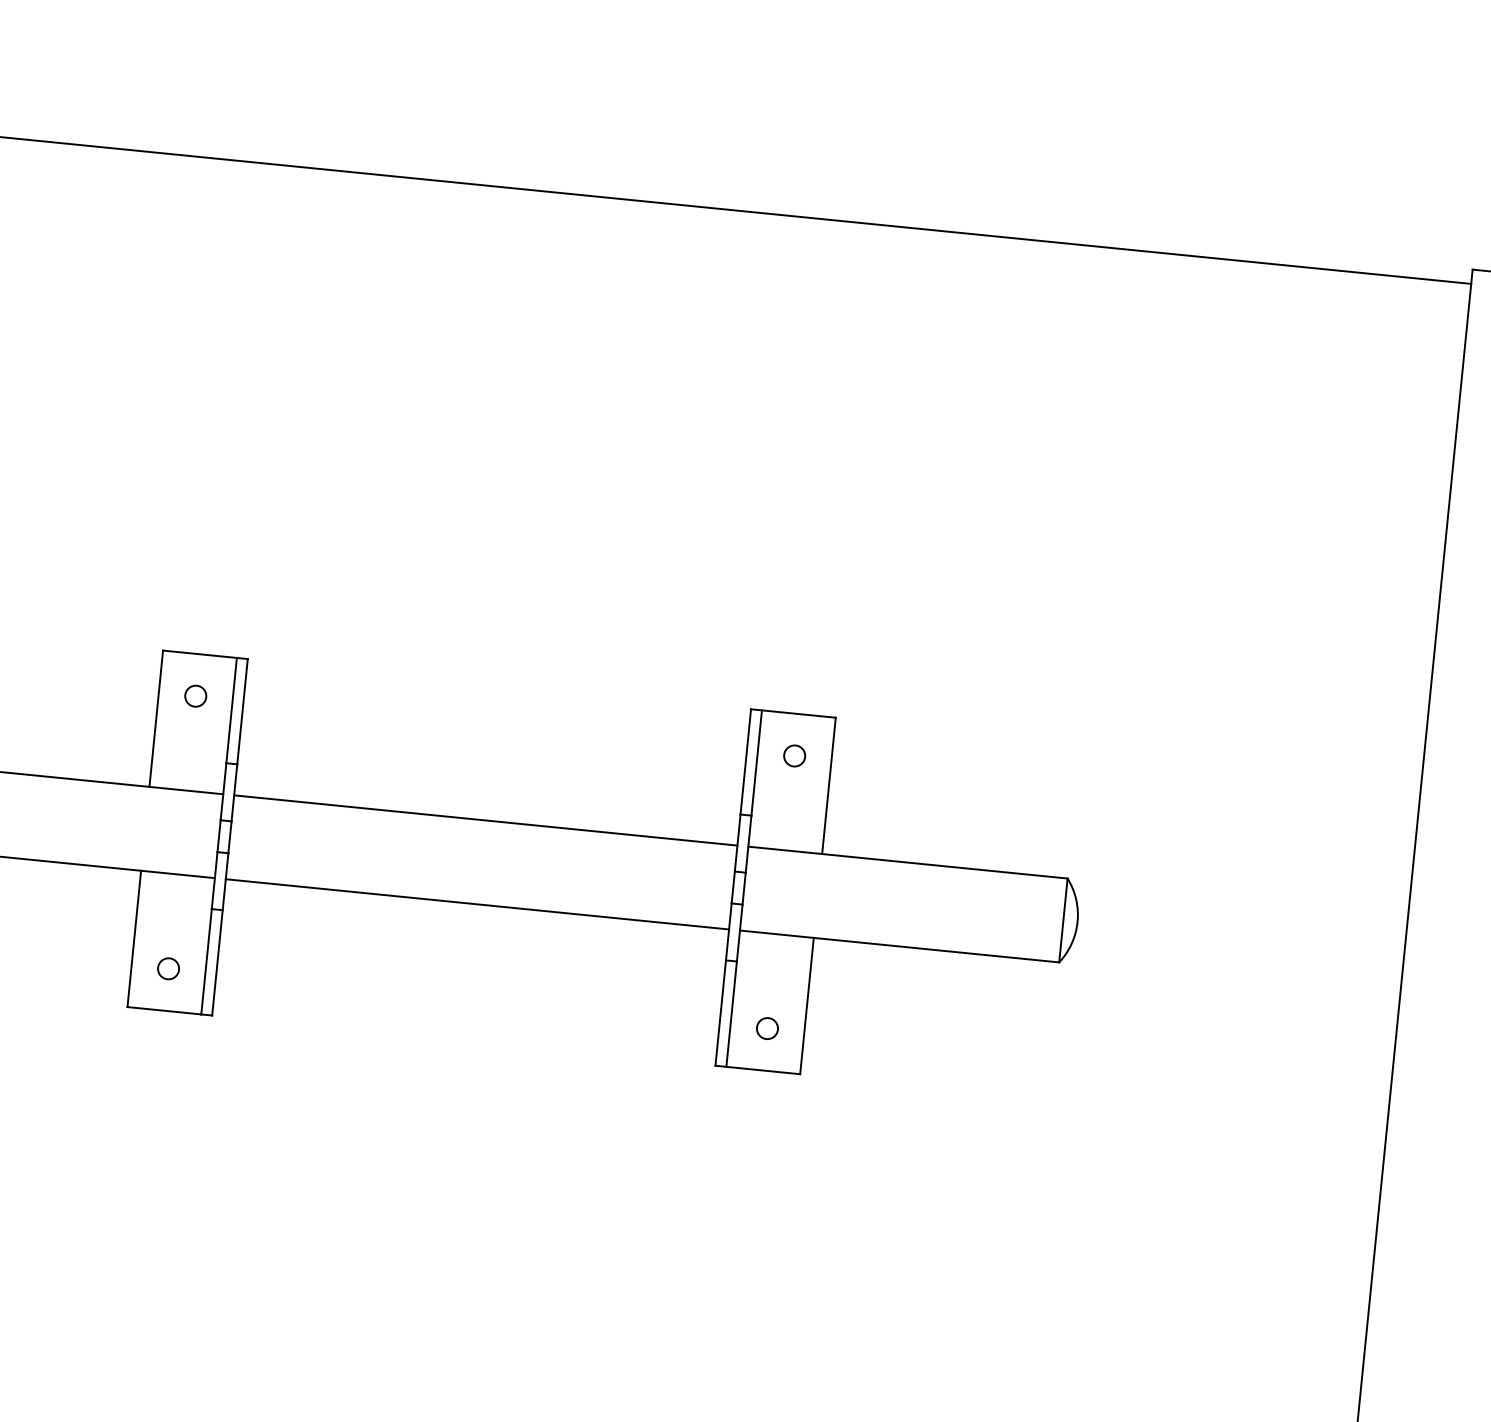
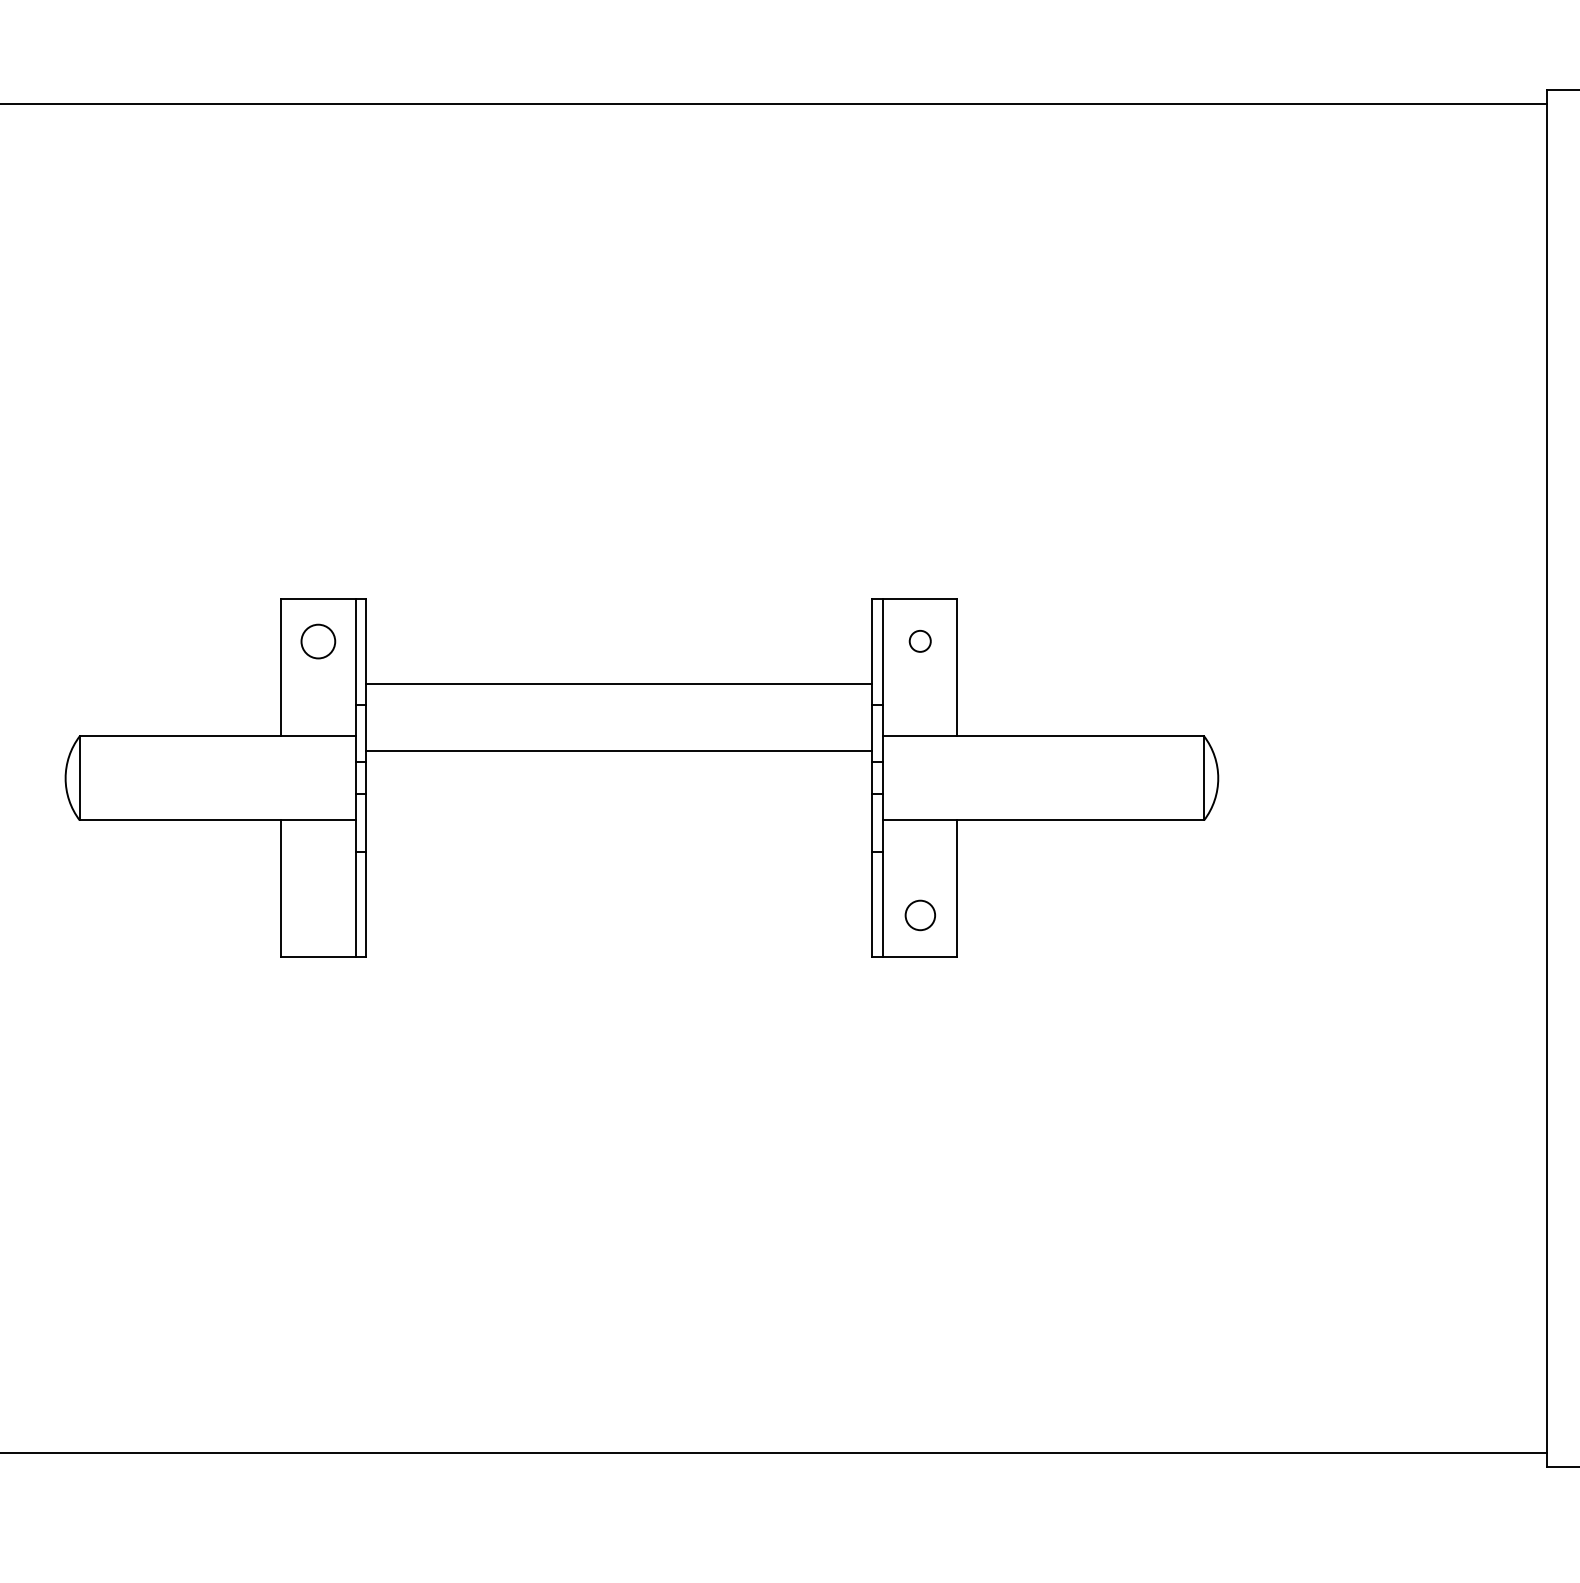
circle: (195, 695) -> (318, 640), size x1.6
line: (485, 820) -> (619, 684), moved
line: (477, 904) -> (619, 751), moved
circle: (168, 968) -> (318, 914), removed
circle: (766, 1027) -> (919, 914), size x1.4

